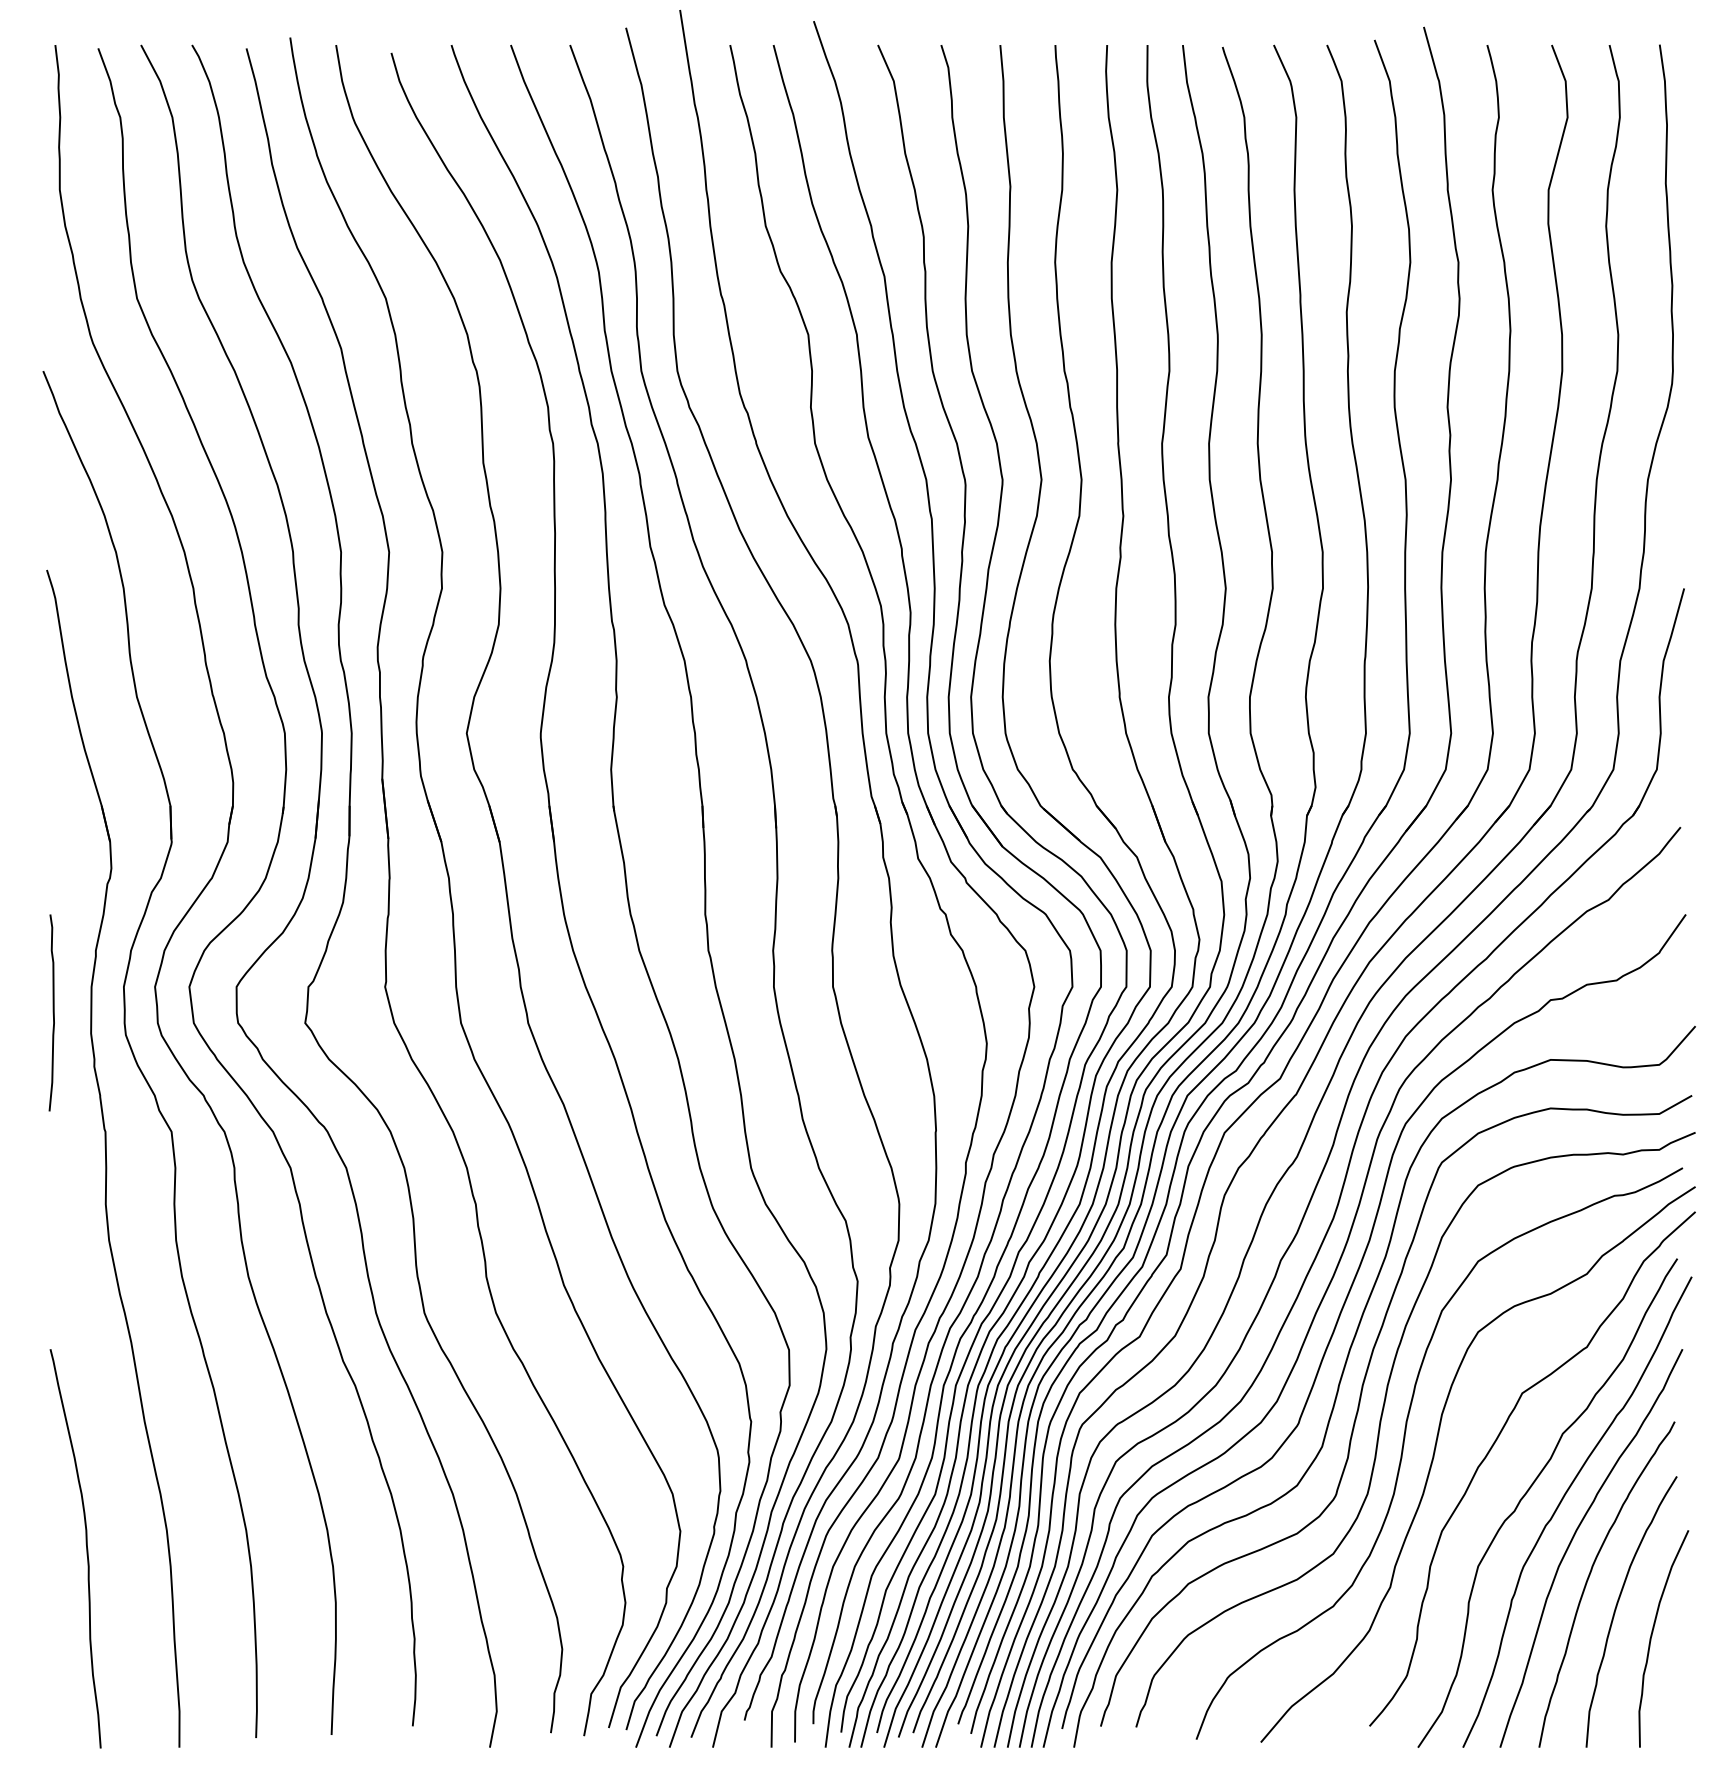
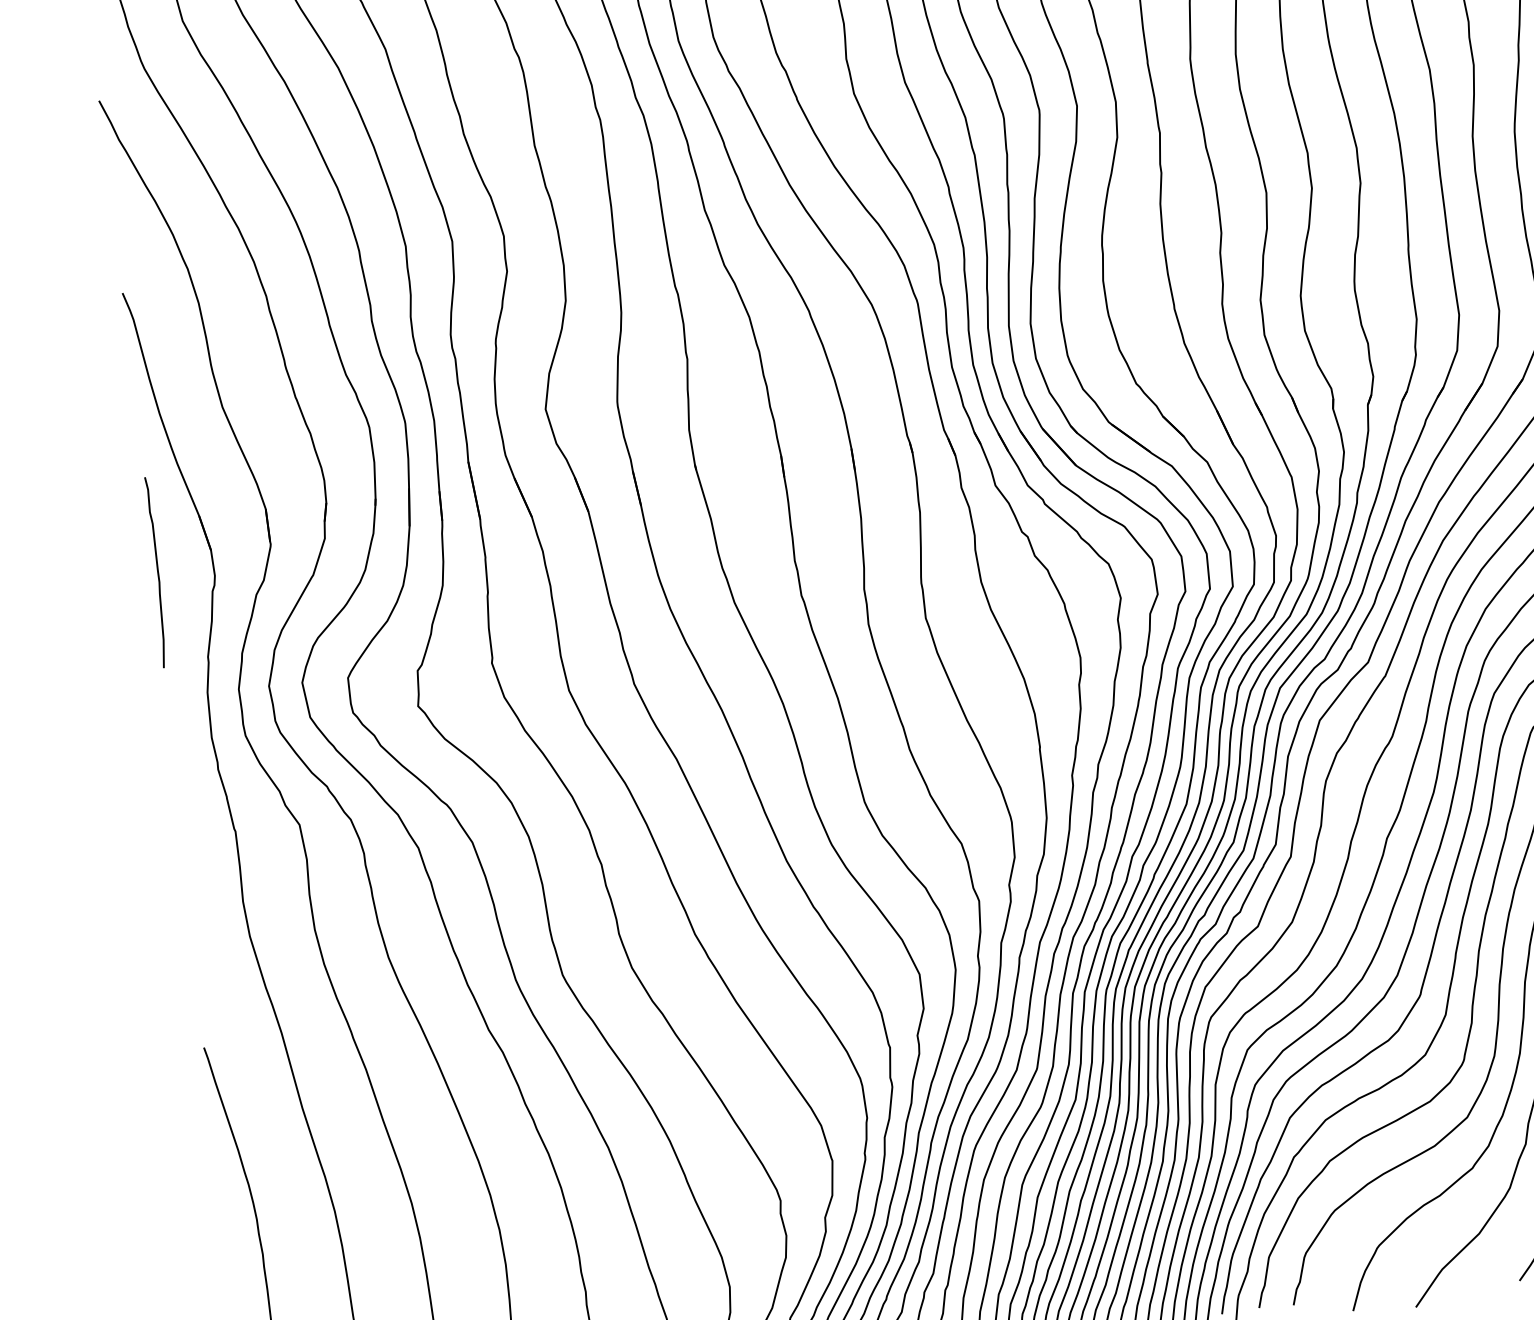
curve: (52, 1012) -> (156, 572), moved

